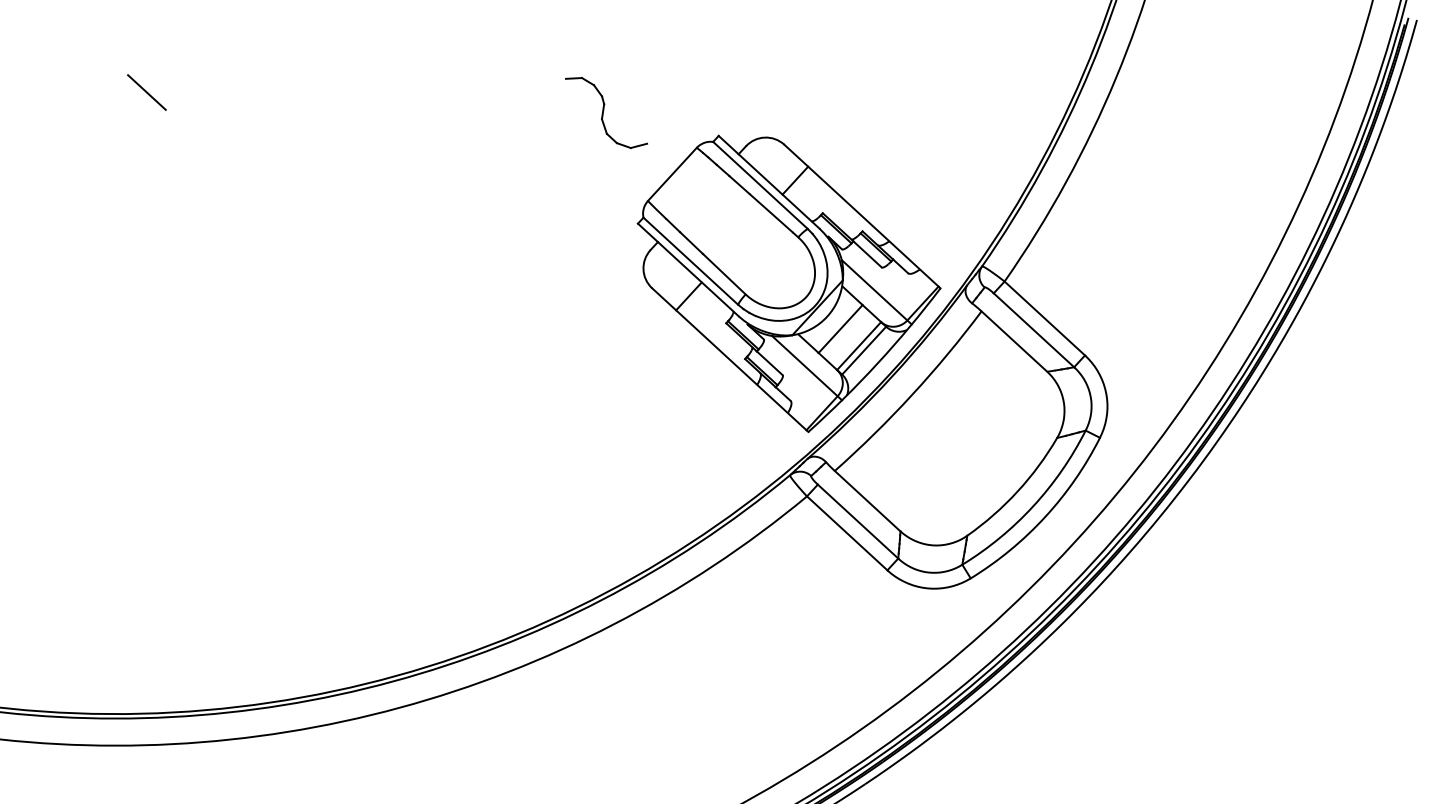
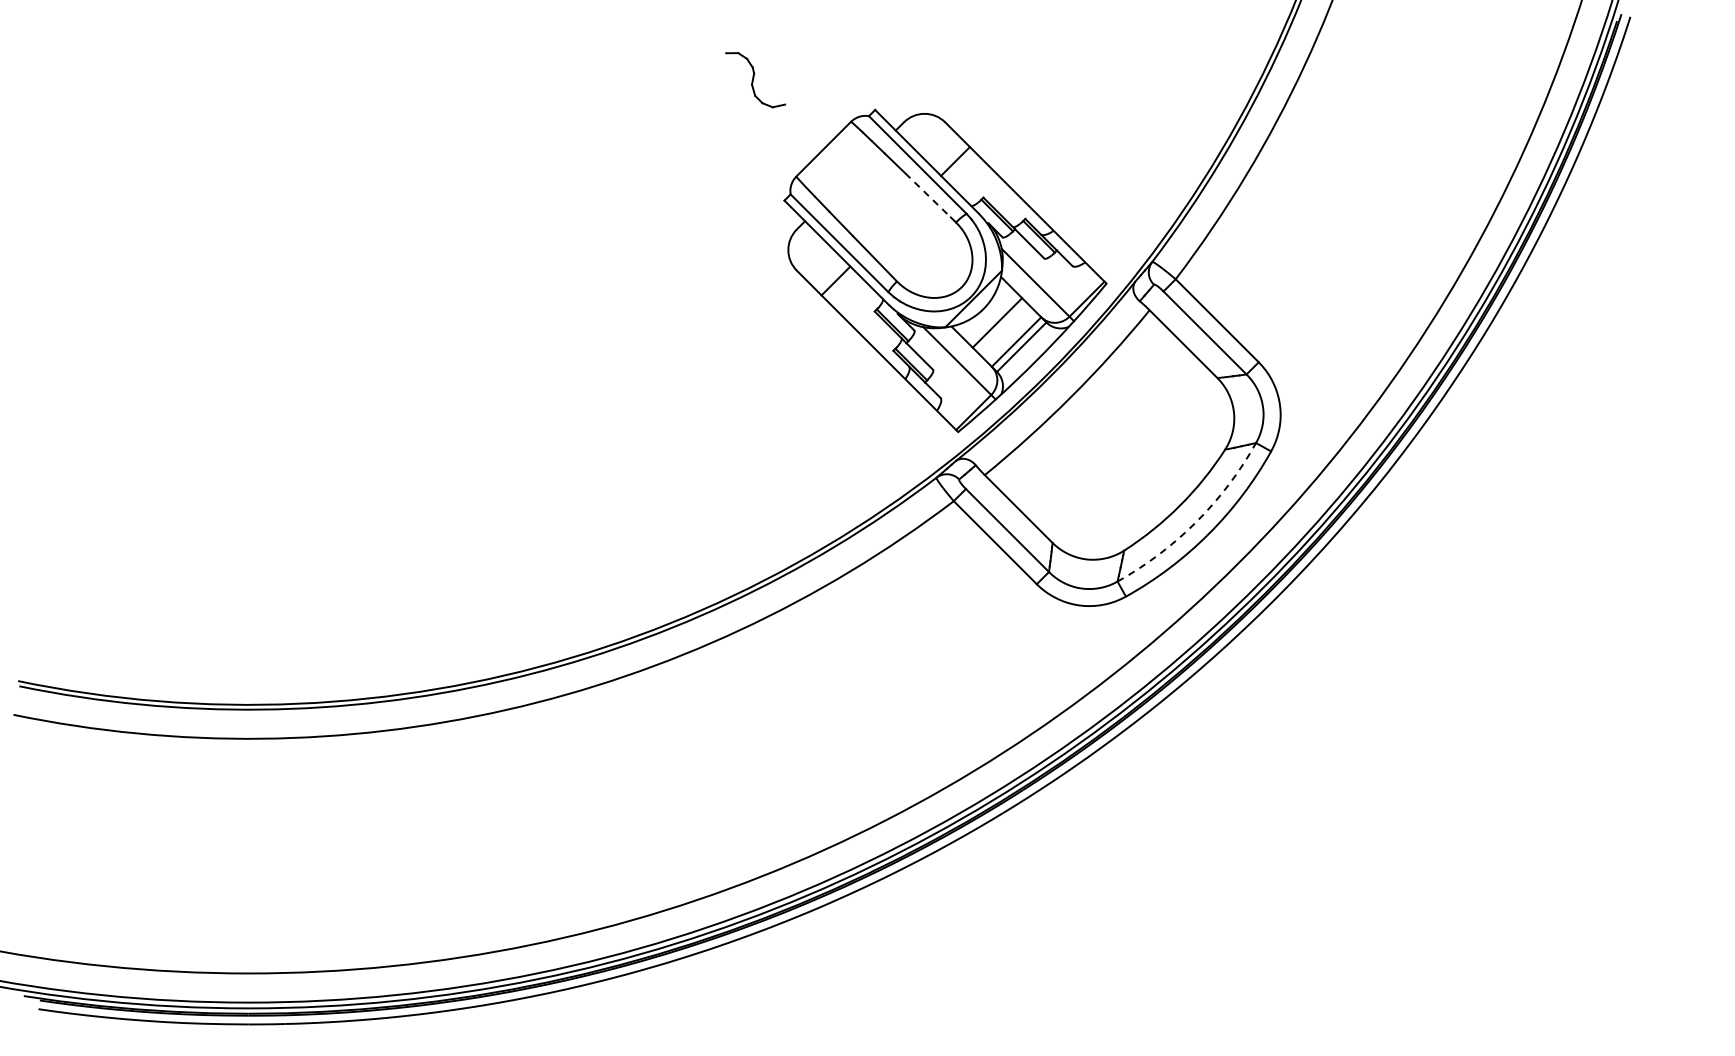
line: (146, 92) -> (262, 37), removed
part: (606, 112) -> (755, 79), size x0.7
line: (770, 213) -> (927, 195), solid -> dashed
arc: (1033, 505) -> (1196, 521), solid -> dashed

